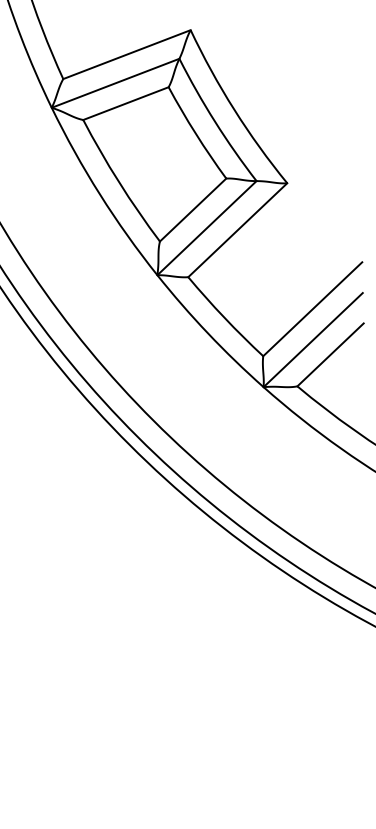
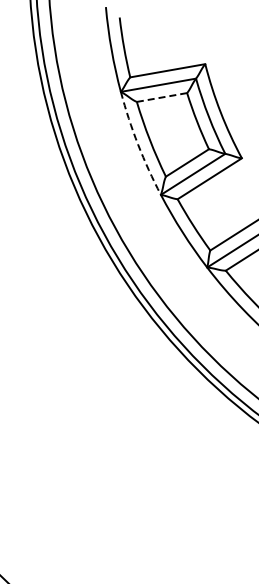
line: (126, 103) -> (162, 97), solid -> dashed
arc: (100, 194) -> (138, 144), solid -> dashed

